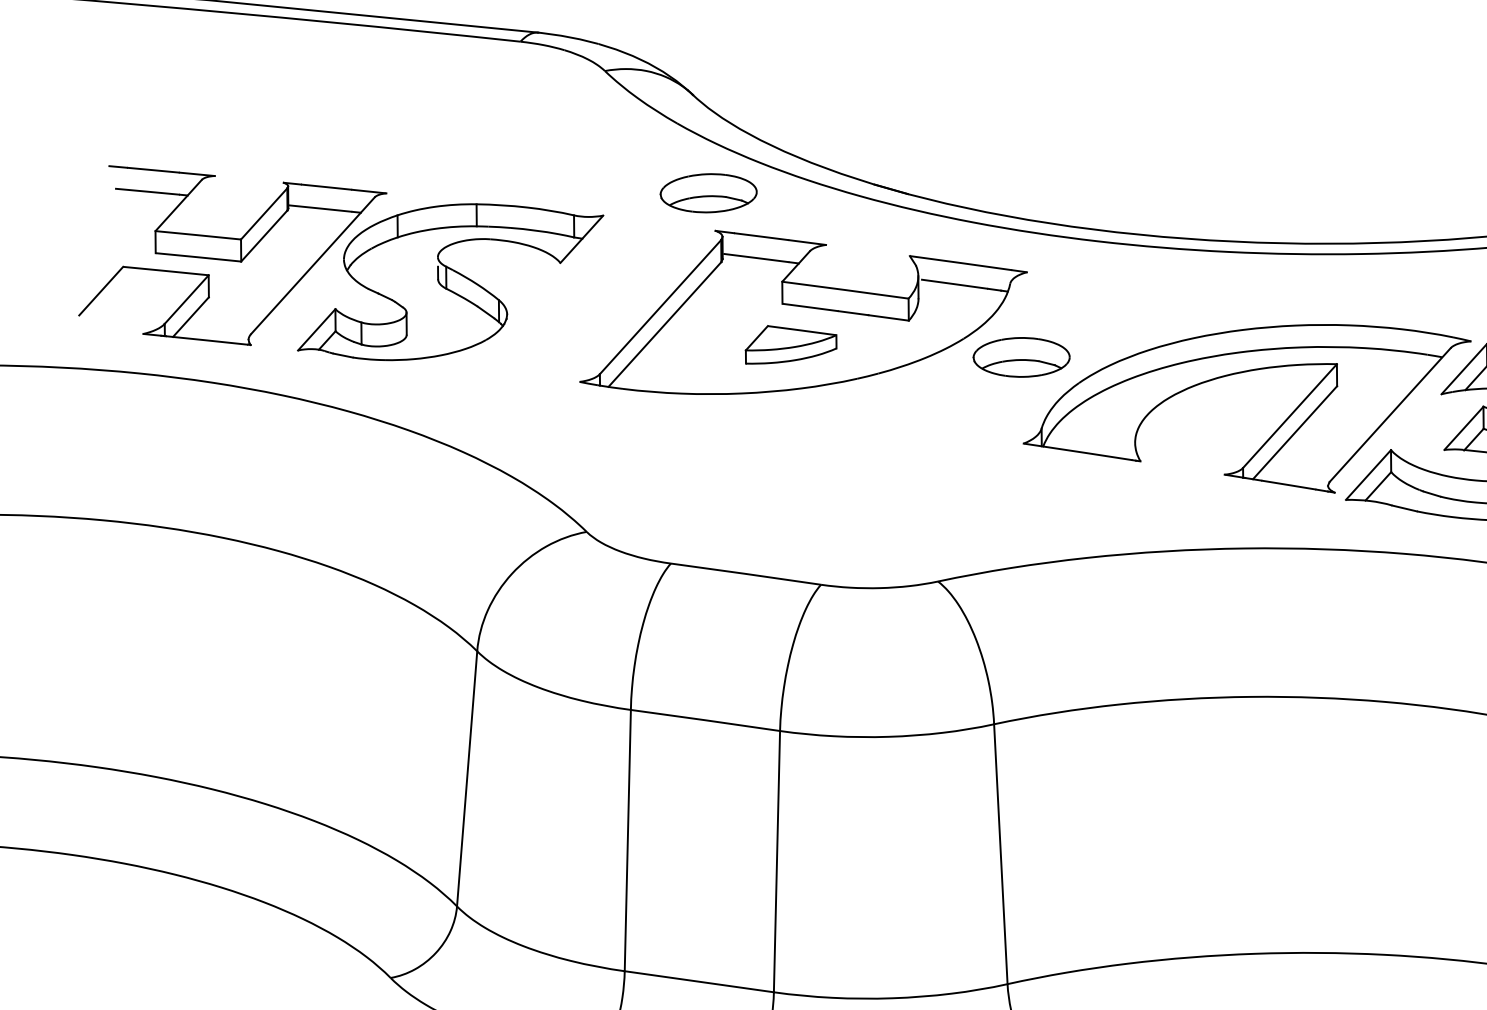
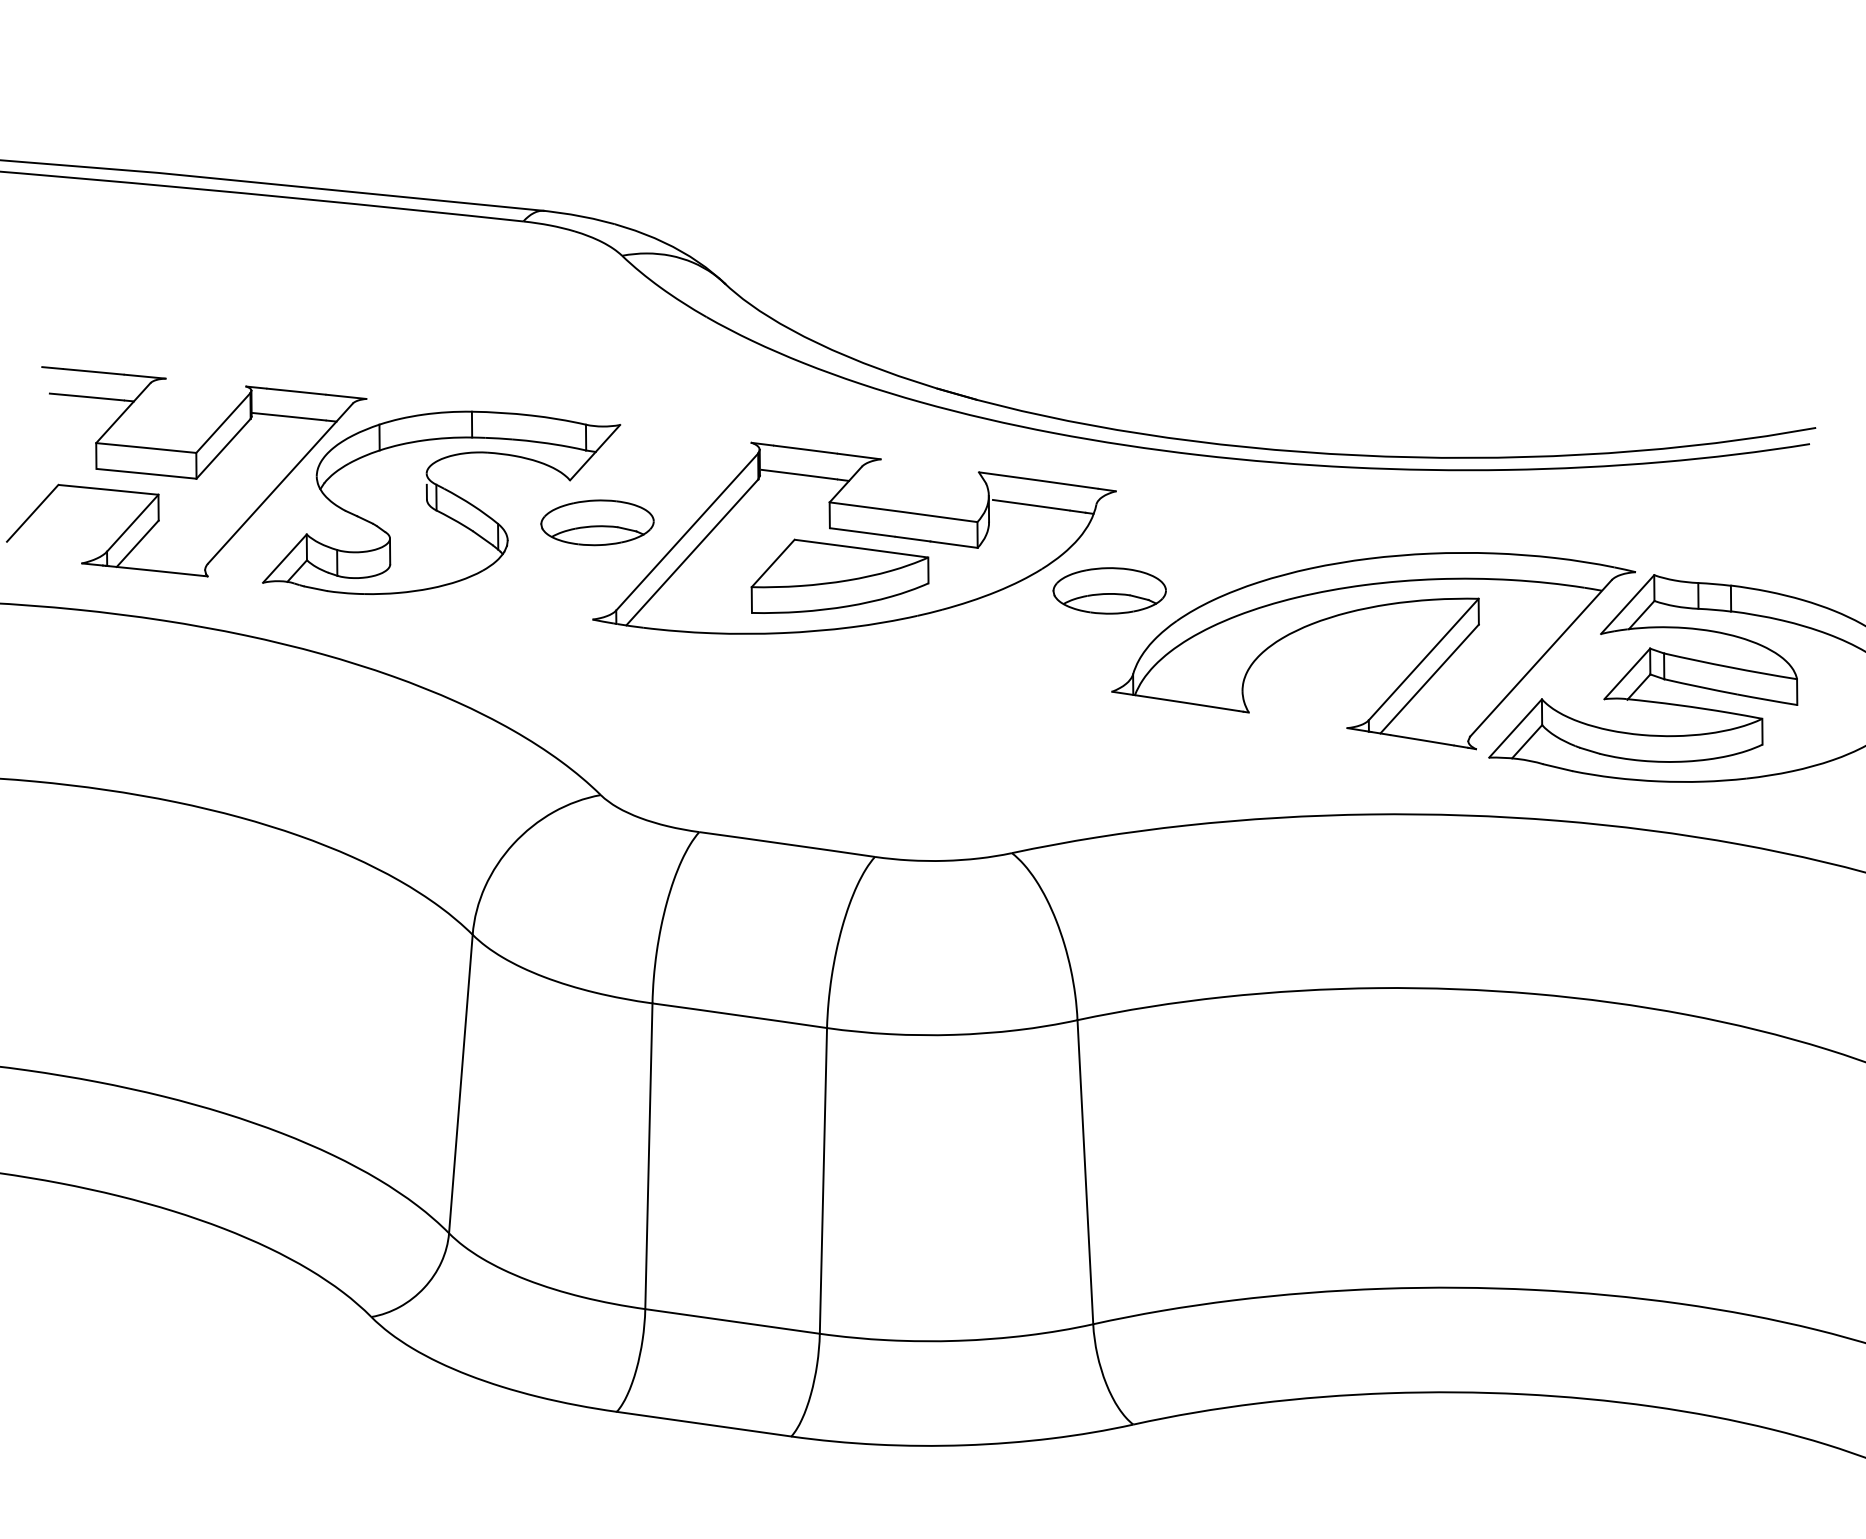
part: (708, 192) -> (597, 522), moved
part: (790, 344) -> (839, 575), size x1.67

